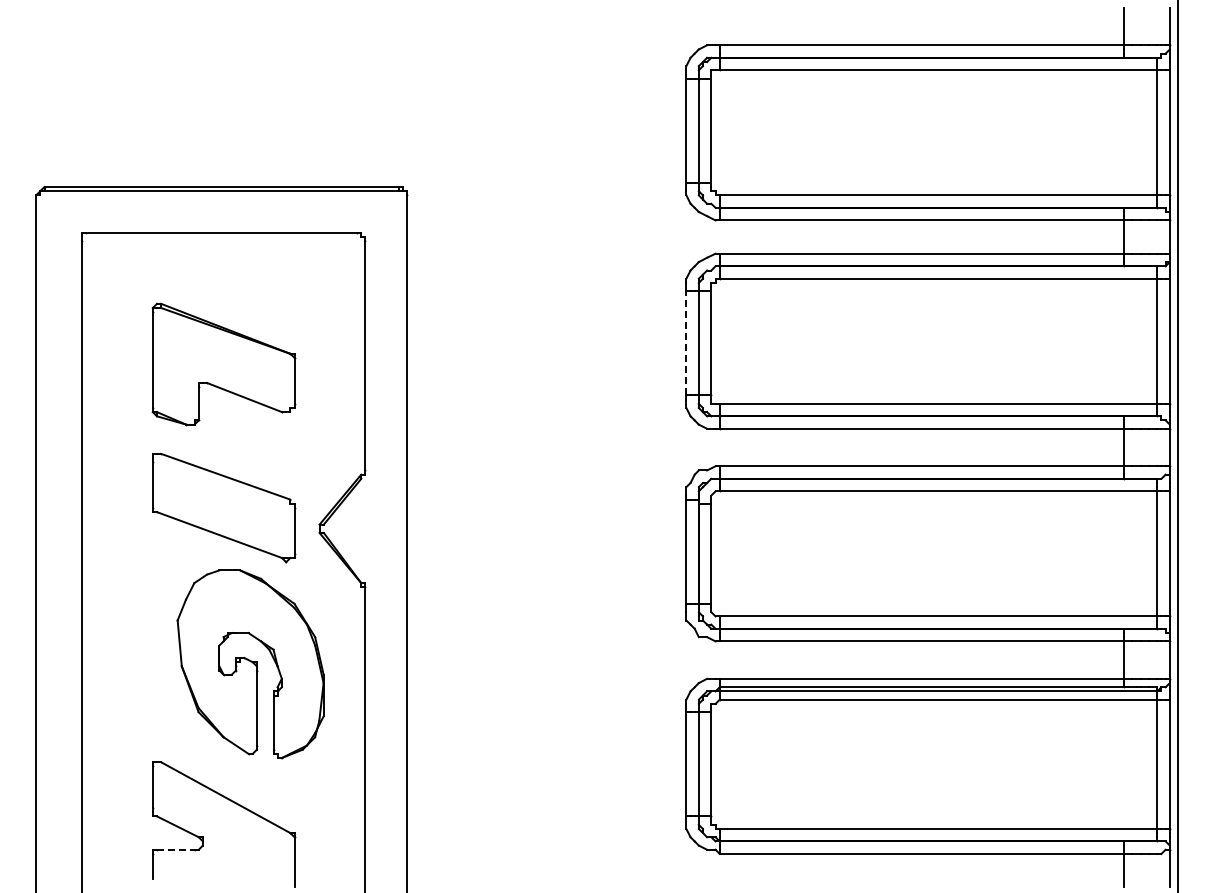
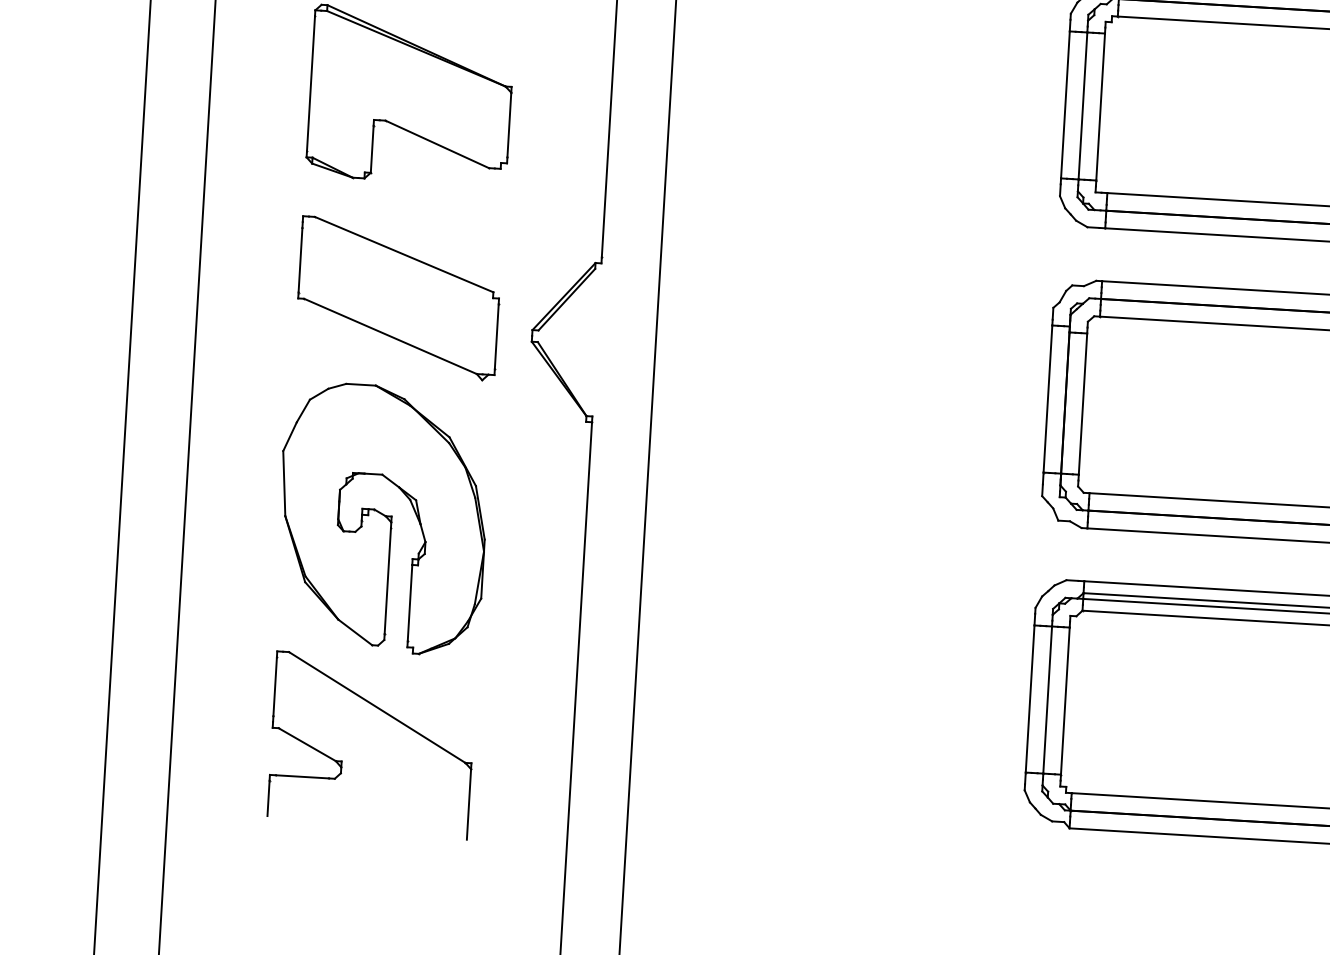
line: (686, 342) -> (1065, 103), dashed -> solid
part: (250, 664) -> (382, 519), moved
line: (175, 849) -> (301, 776), dashed -> solid

